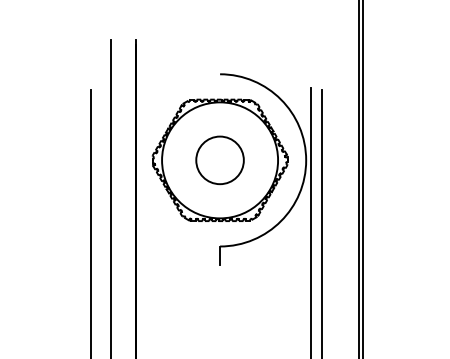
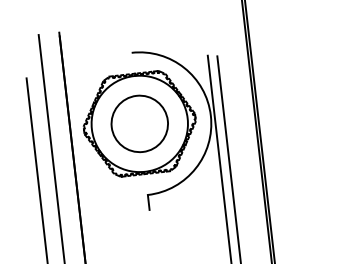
circle: (220, 160) -> (140, 123), size x1.43

